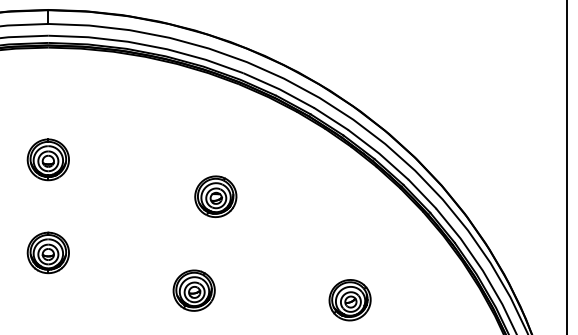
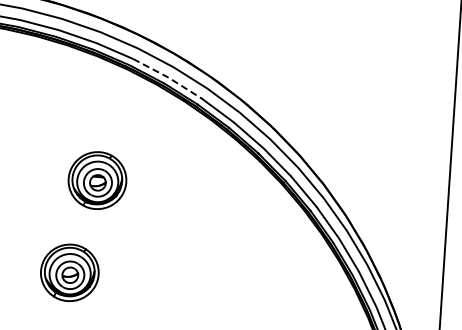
line: (279, 89) -> (168, 77), solid -> dashed
part: (215, 196) -> (97, 180), size x1.4
part: (193, 290) -> (69, 272), size x1.4
part: (349, 300) -> (224, 292), removed

